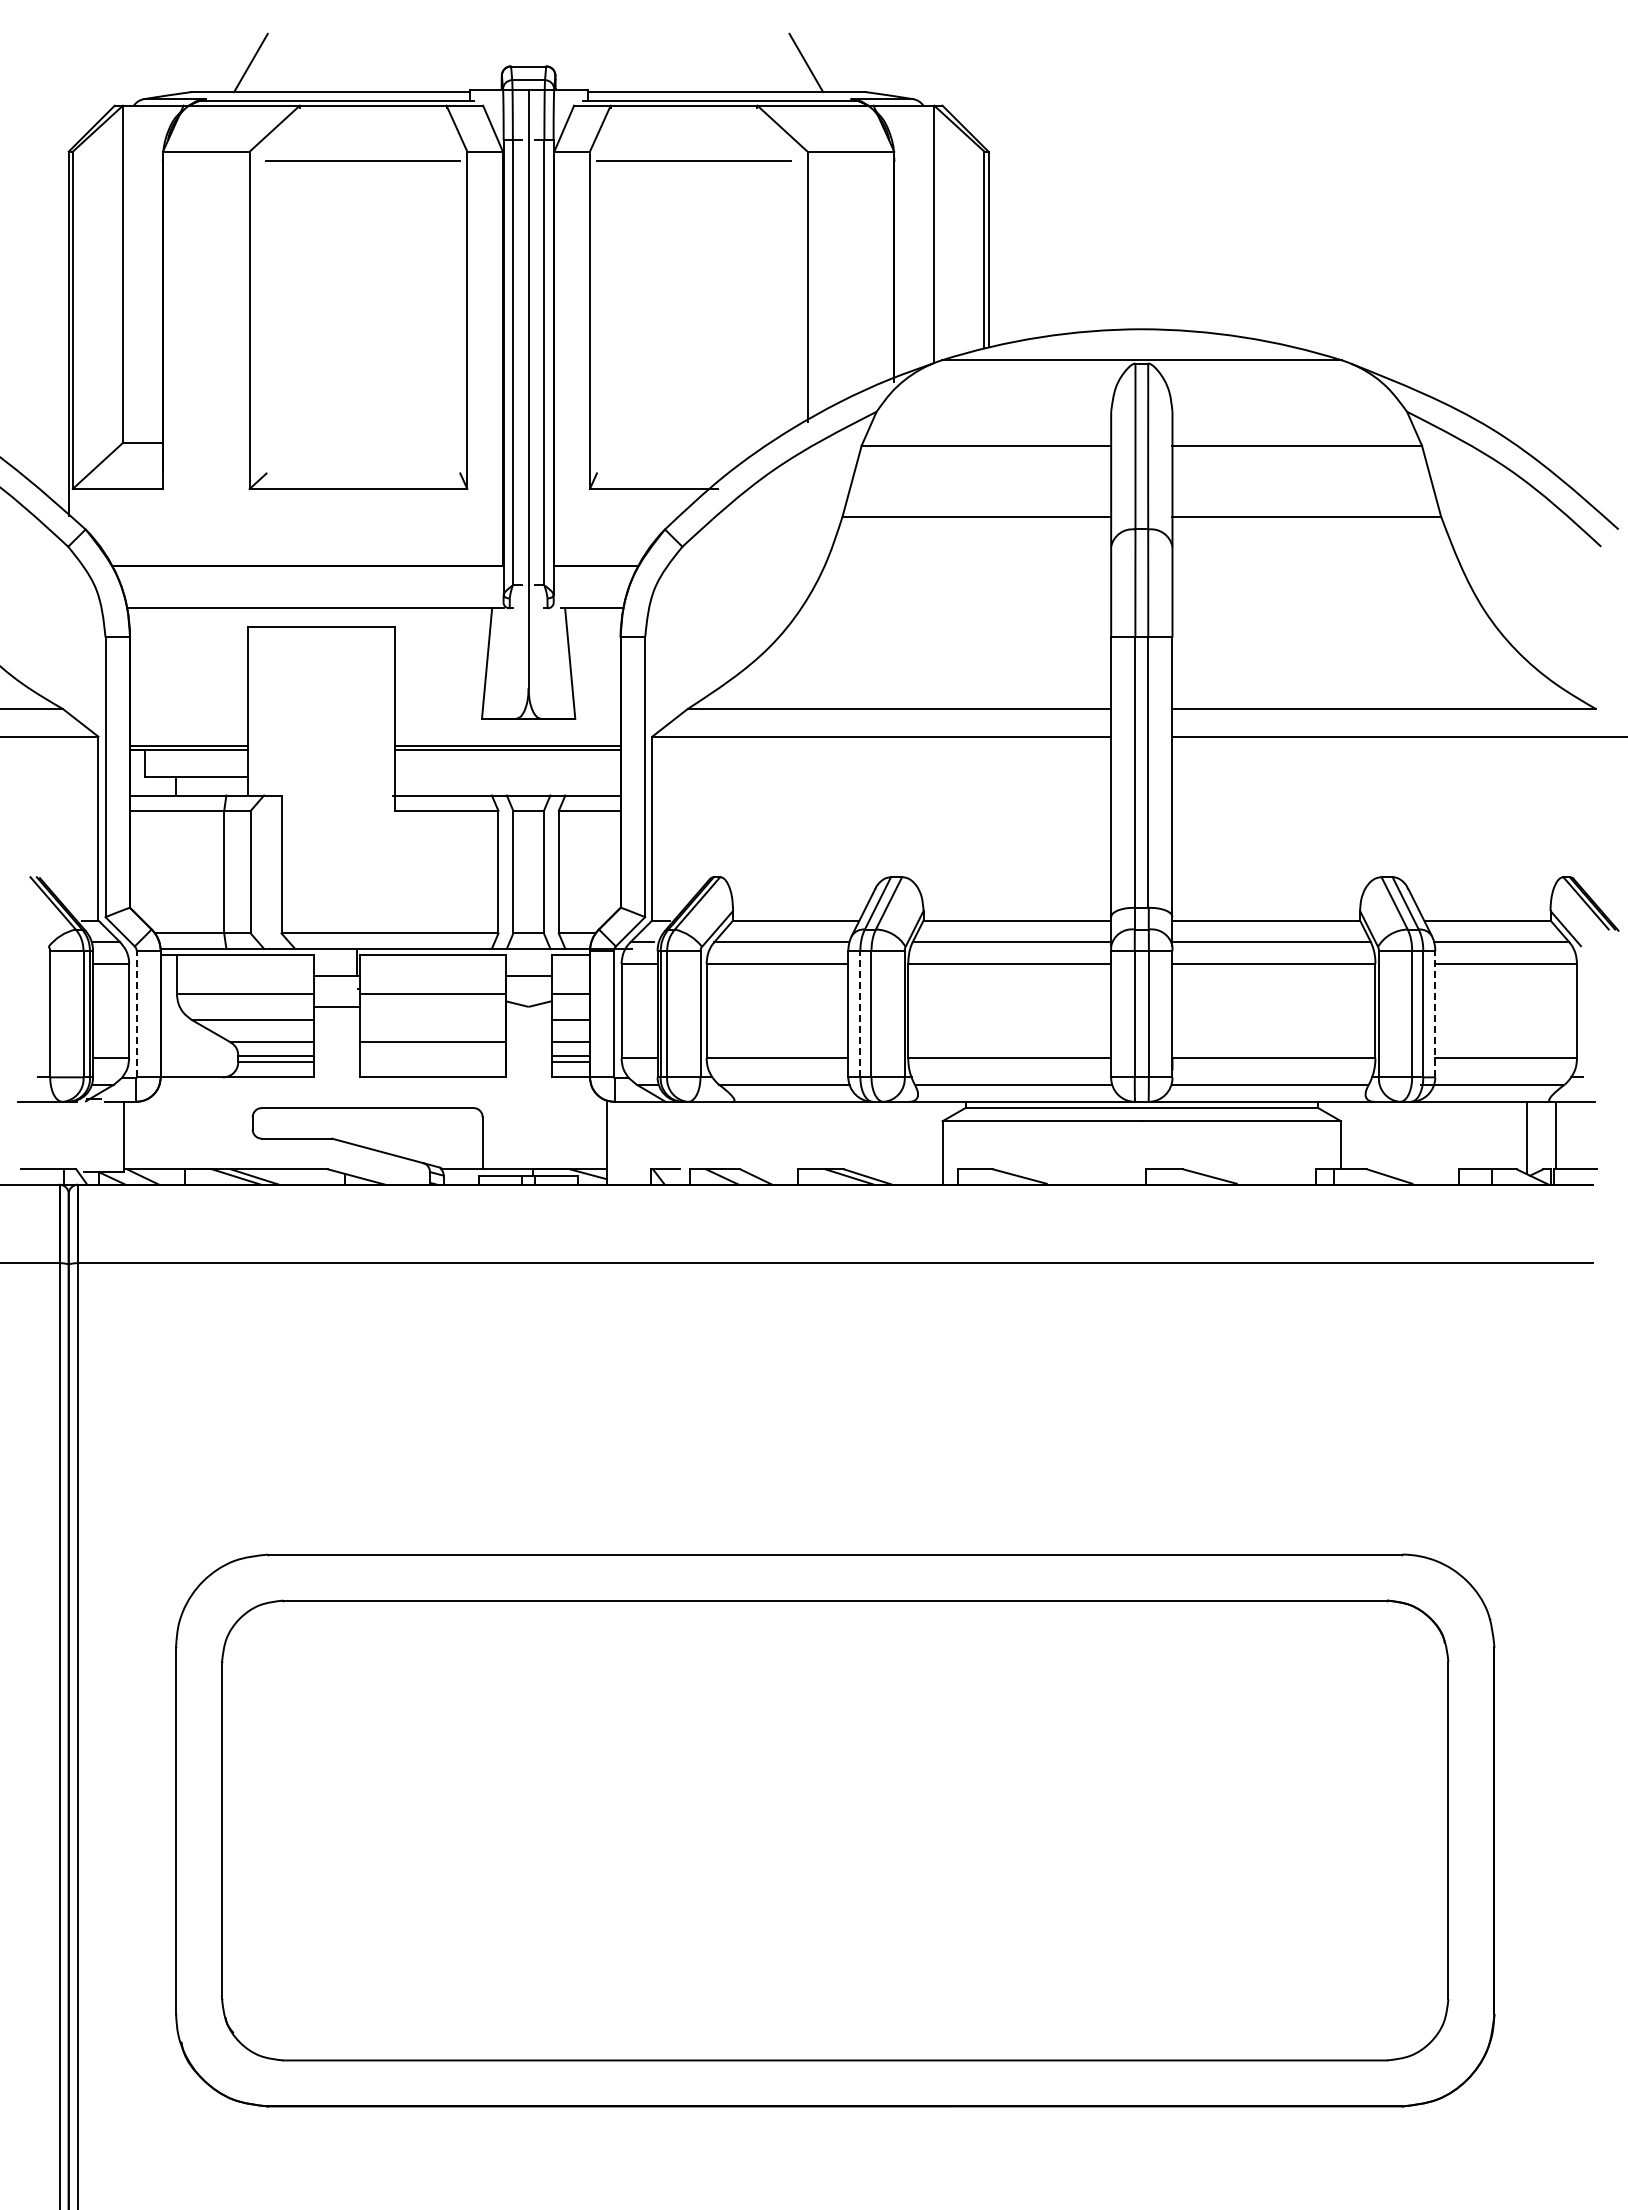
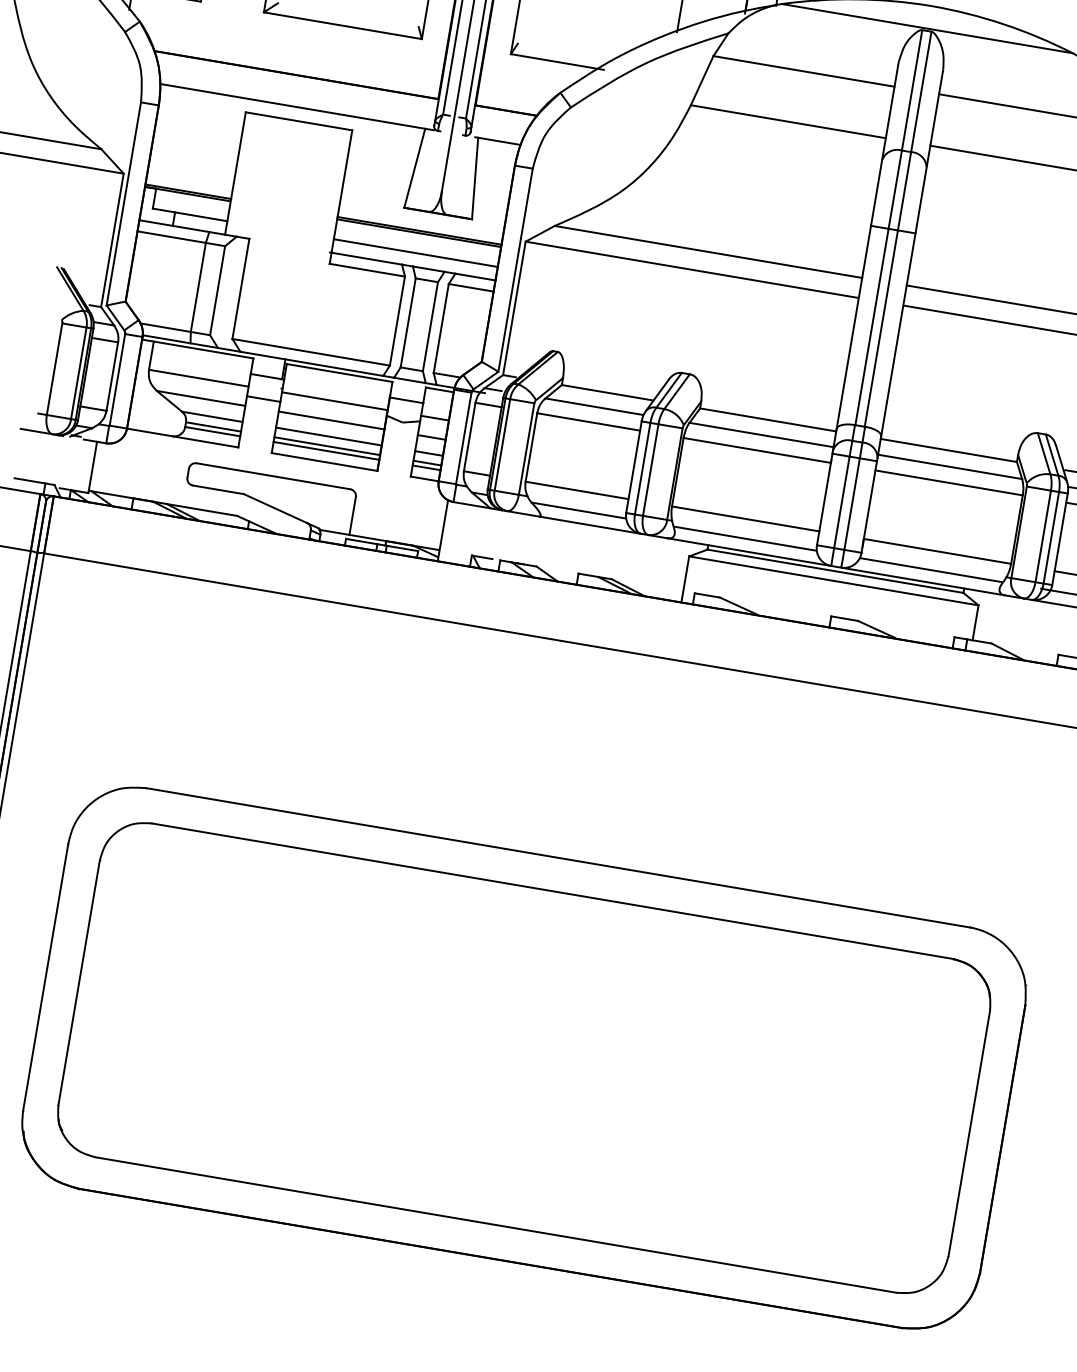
line: (507, 776) -> (415, 252), added
line: (136, 1013) -> (117, 379), dashed -> solid
line: (860, 1013) -> (642, 468), dashed -> solid
line: (1435, 1013) -> (1060, 538), dashed -> solid
line: (432, 1020) -> (331, 420), added
line: (432, 1055) -> (327, 446), added
line: (432, 1062) -> (326, 451), added

